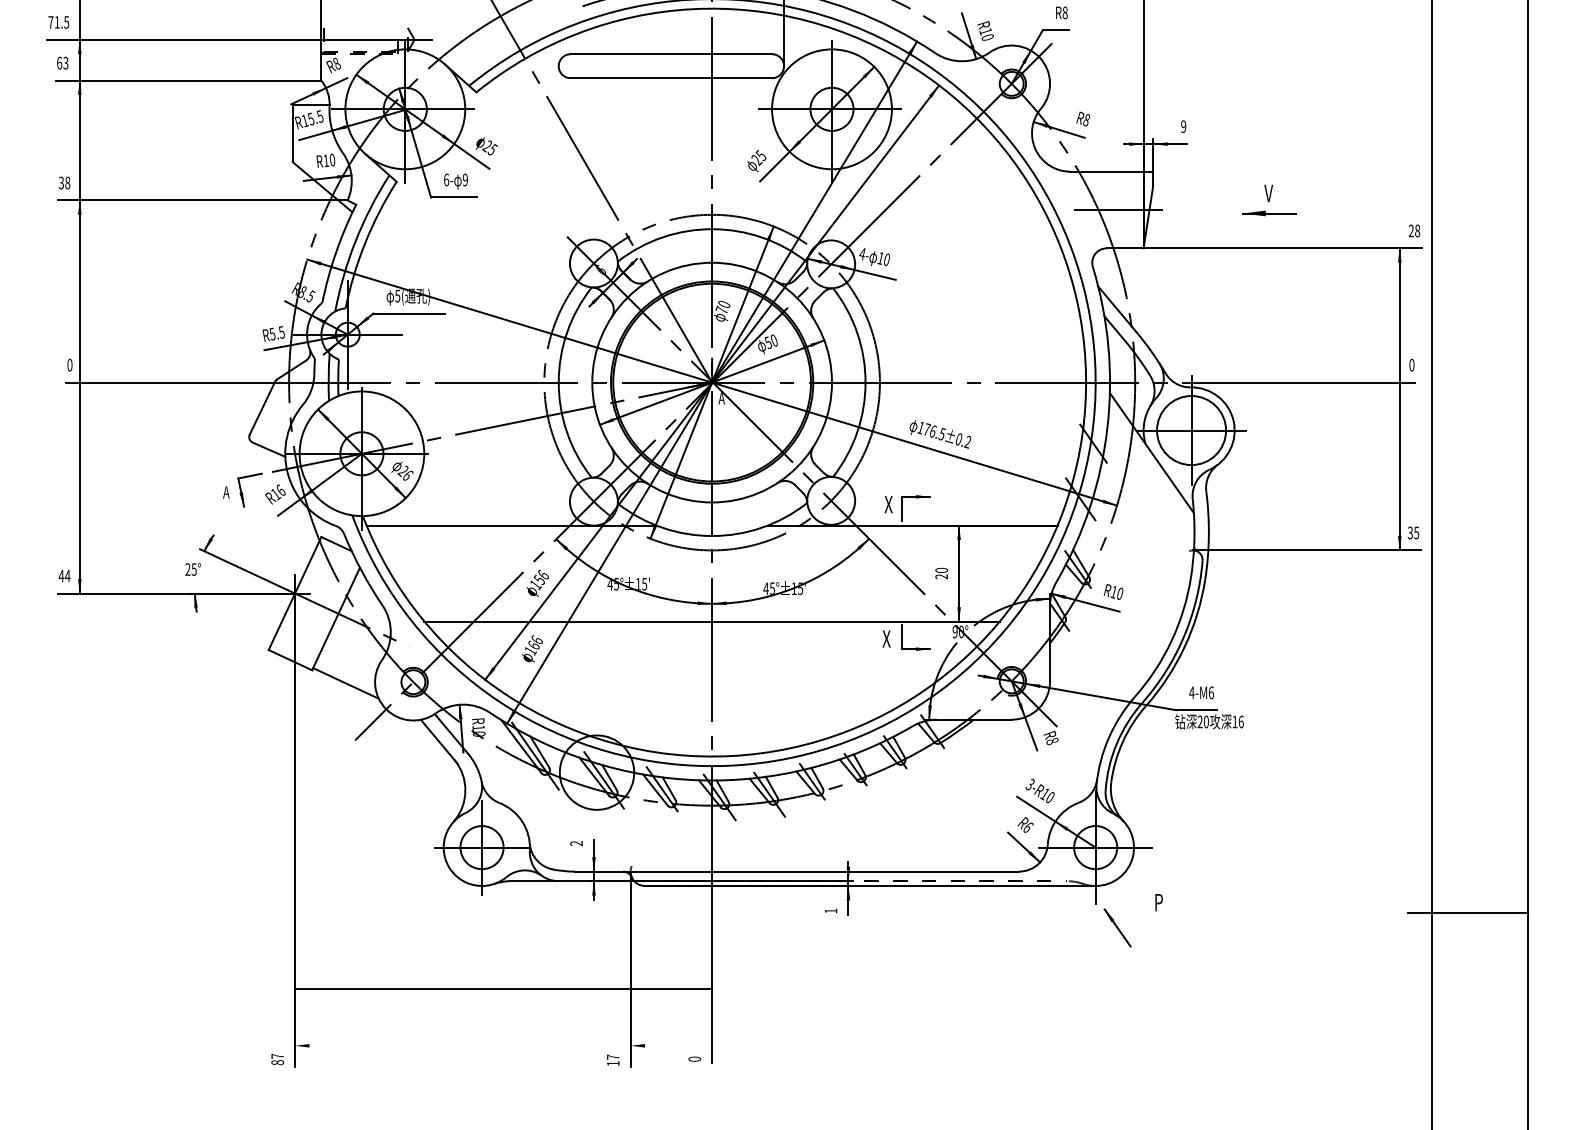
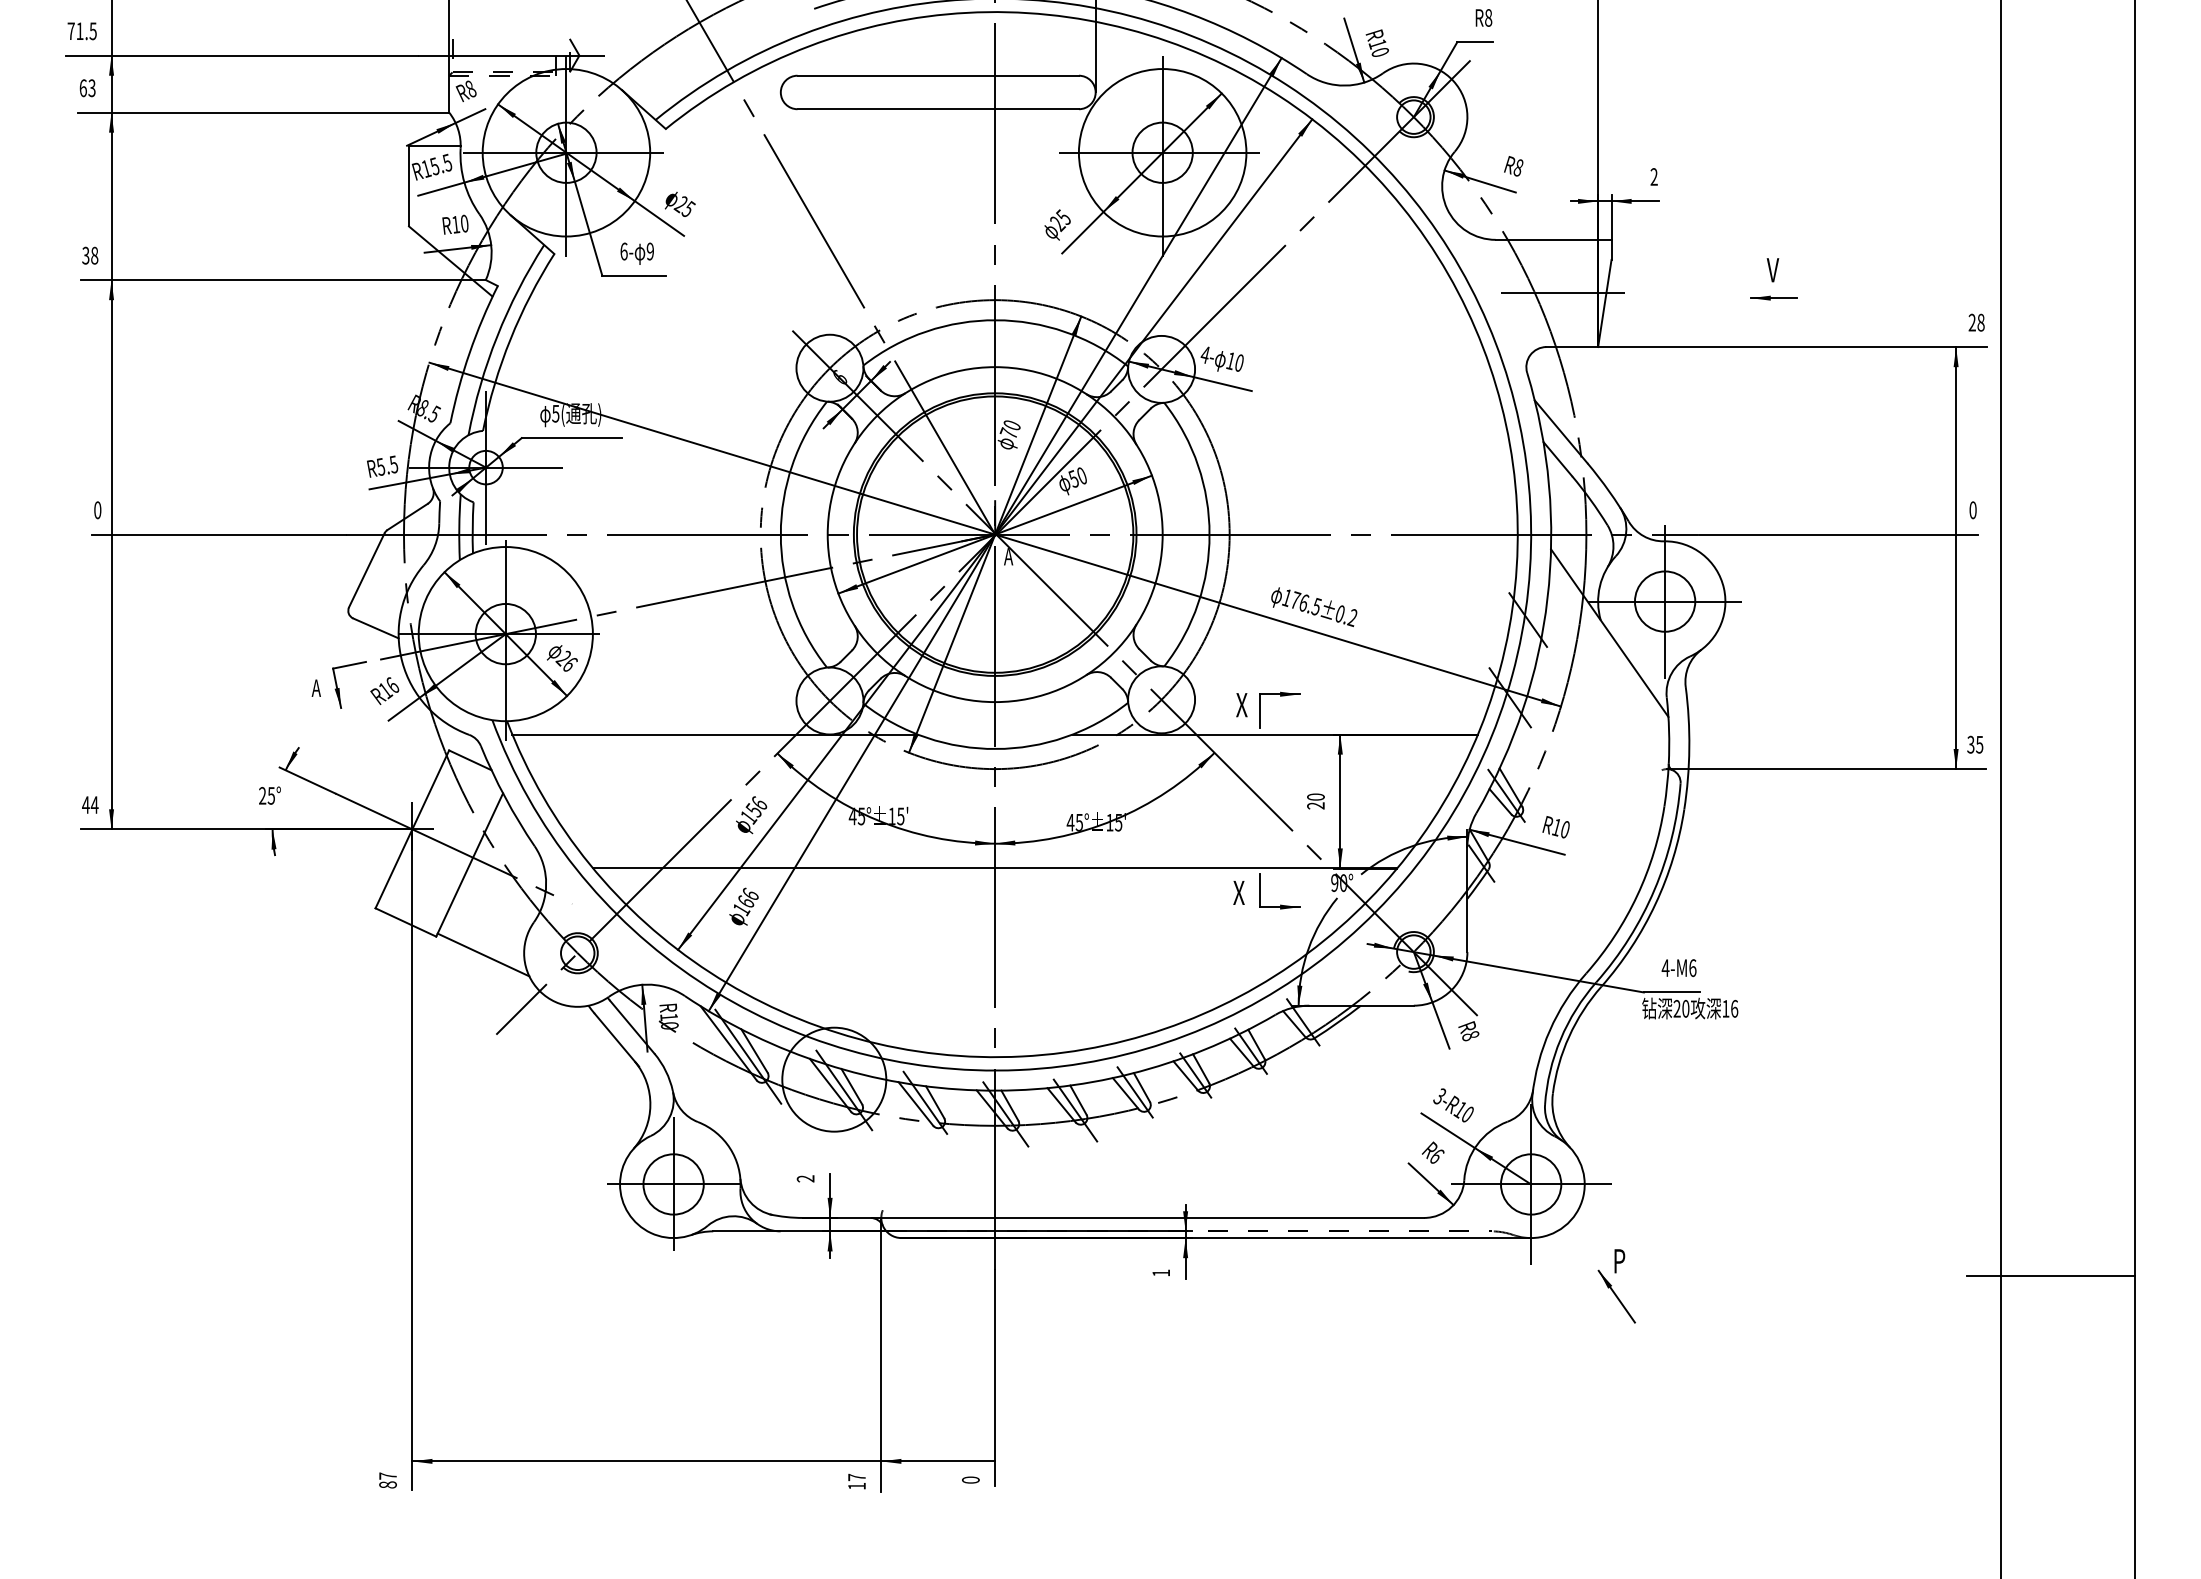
text: (1183, 126) -> (1653, 176), 9 -> 2
part: (1269, 212) -> (1773, 297), size x0.62
circle: (1191, 430) -> (1664, 601), size x0.62
part: (1117, 927) -> (1616, 1296), moved
line: (503, 989) -> (703, 1461), moved

